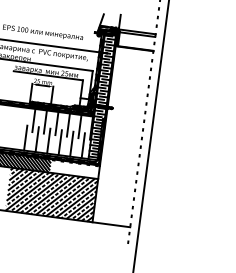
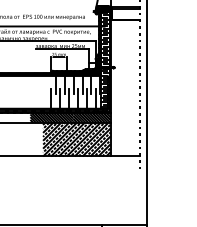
hatch: (74, 168) -> (91, 117), added

